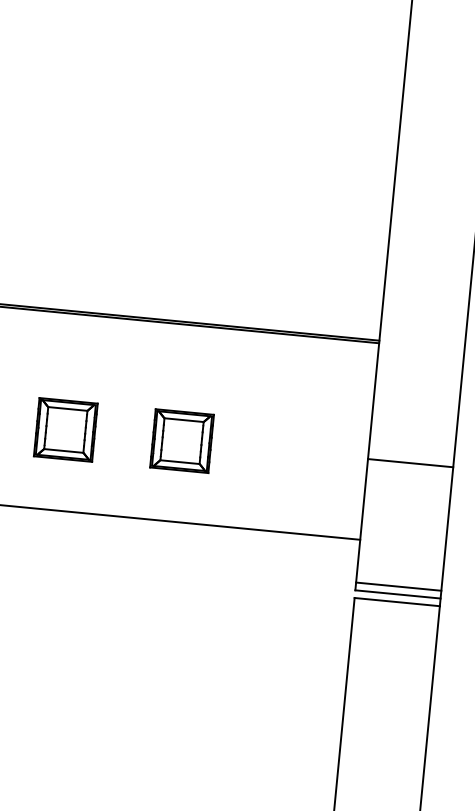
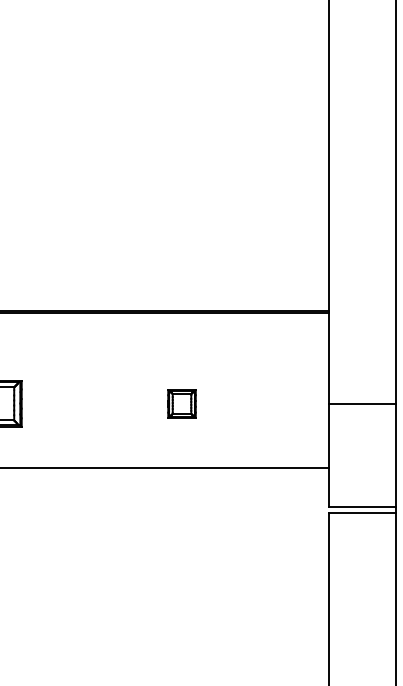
part: (66, 429) -> (90, 403), removed
part: (181, 440) -> (181, 403), size x0.6
line: (397, 586) -> (361, 501), removed

